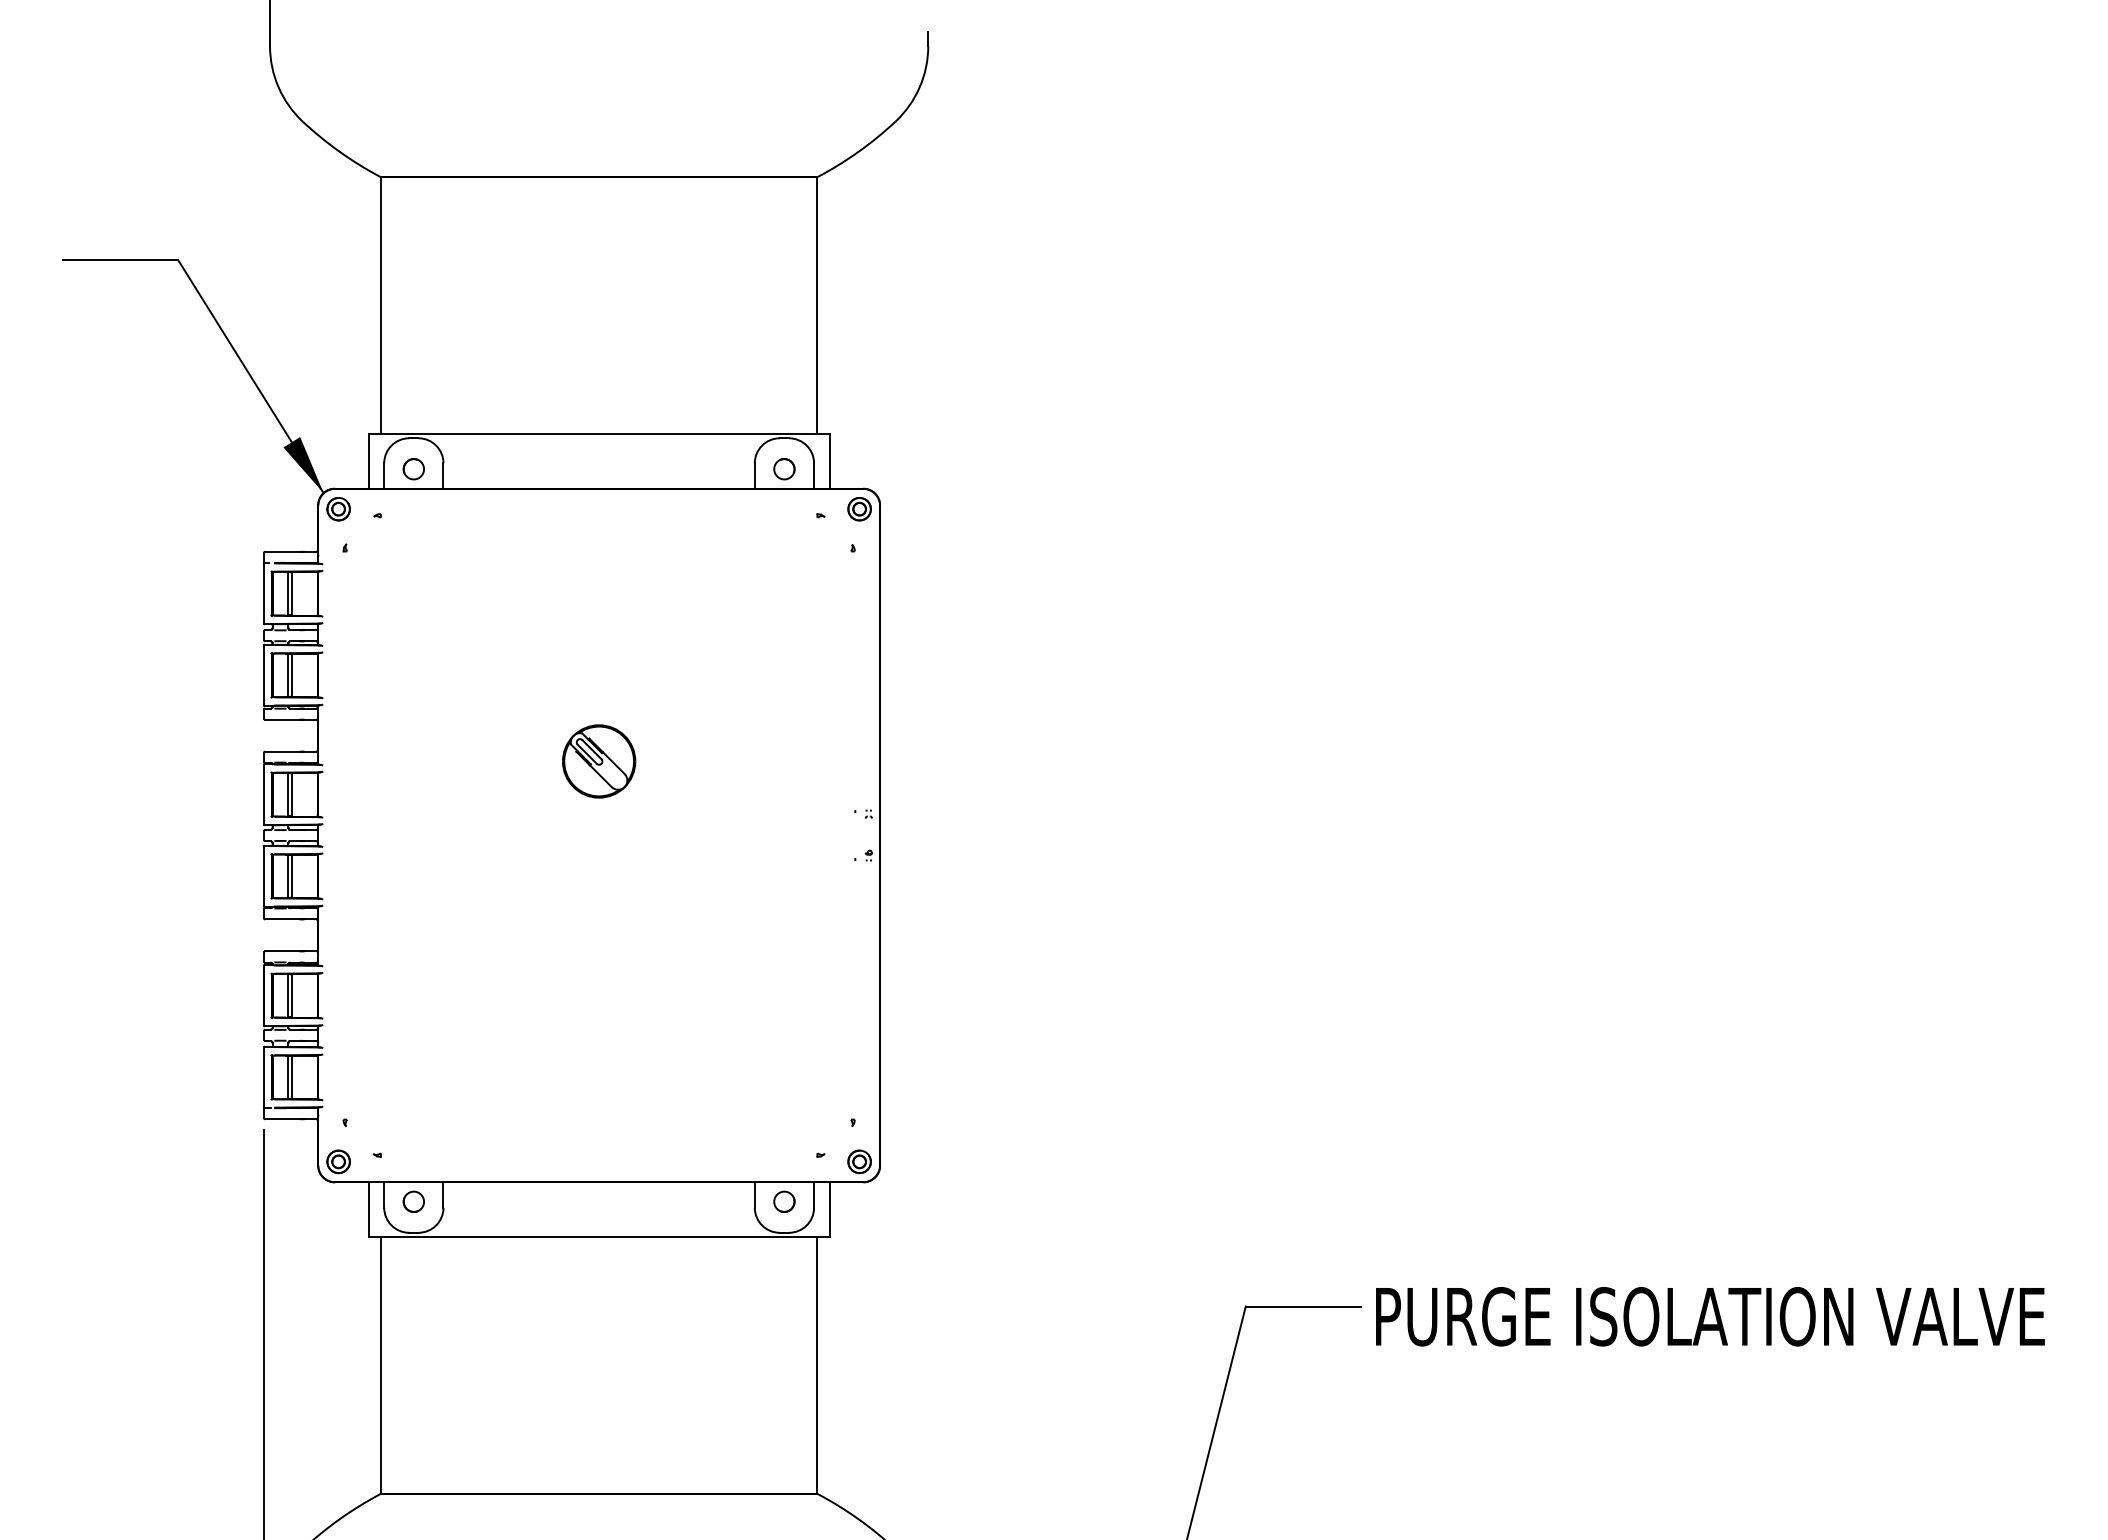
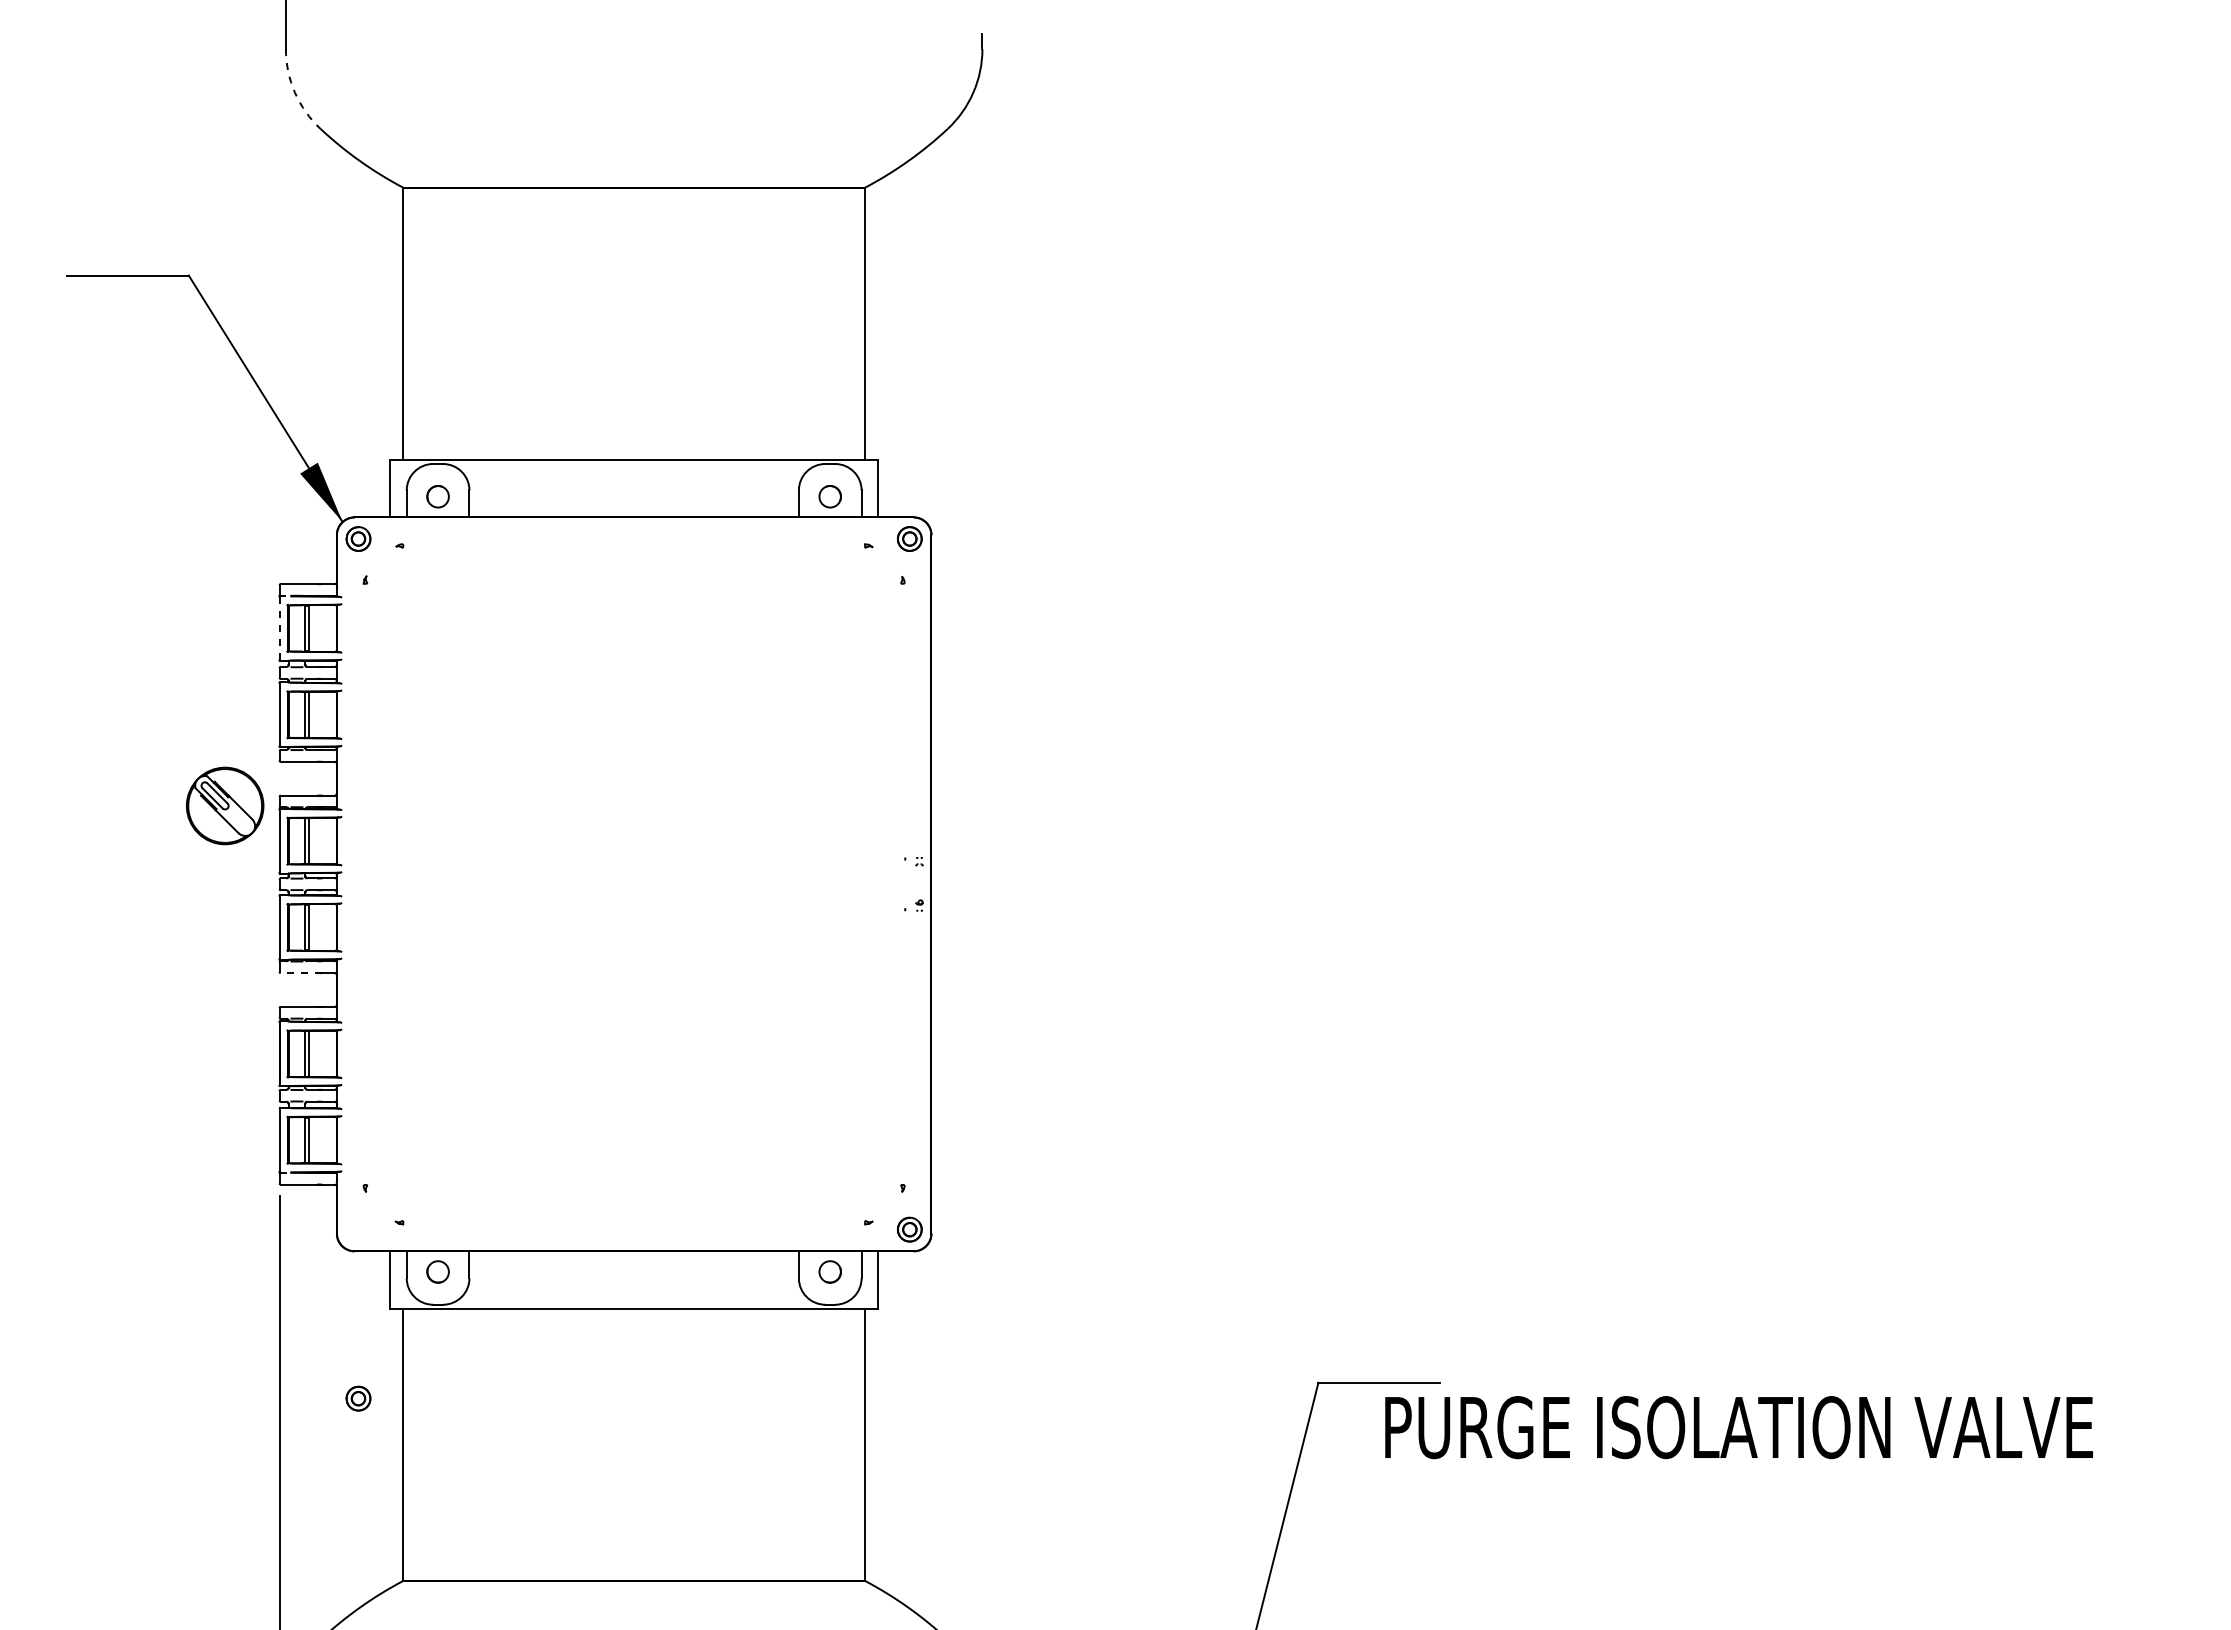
arc: (278, 87) -> (294, 92), solid -> dashed
line: (263, 593) -> (279, 628), solid -> dashed
part: (599, 761) -> (225, 805), moved
line: (284, 919) -> (301, 973), solid -> dashed
part: (338, 1161) -> (358, 1398), moved
text: (1709, 1316) -> (1738, 1427), moved

